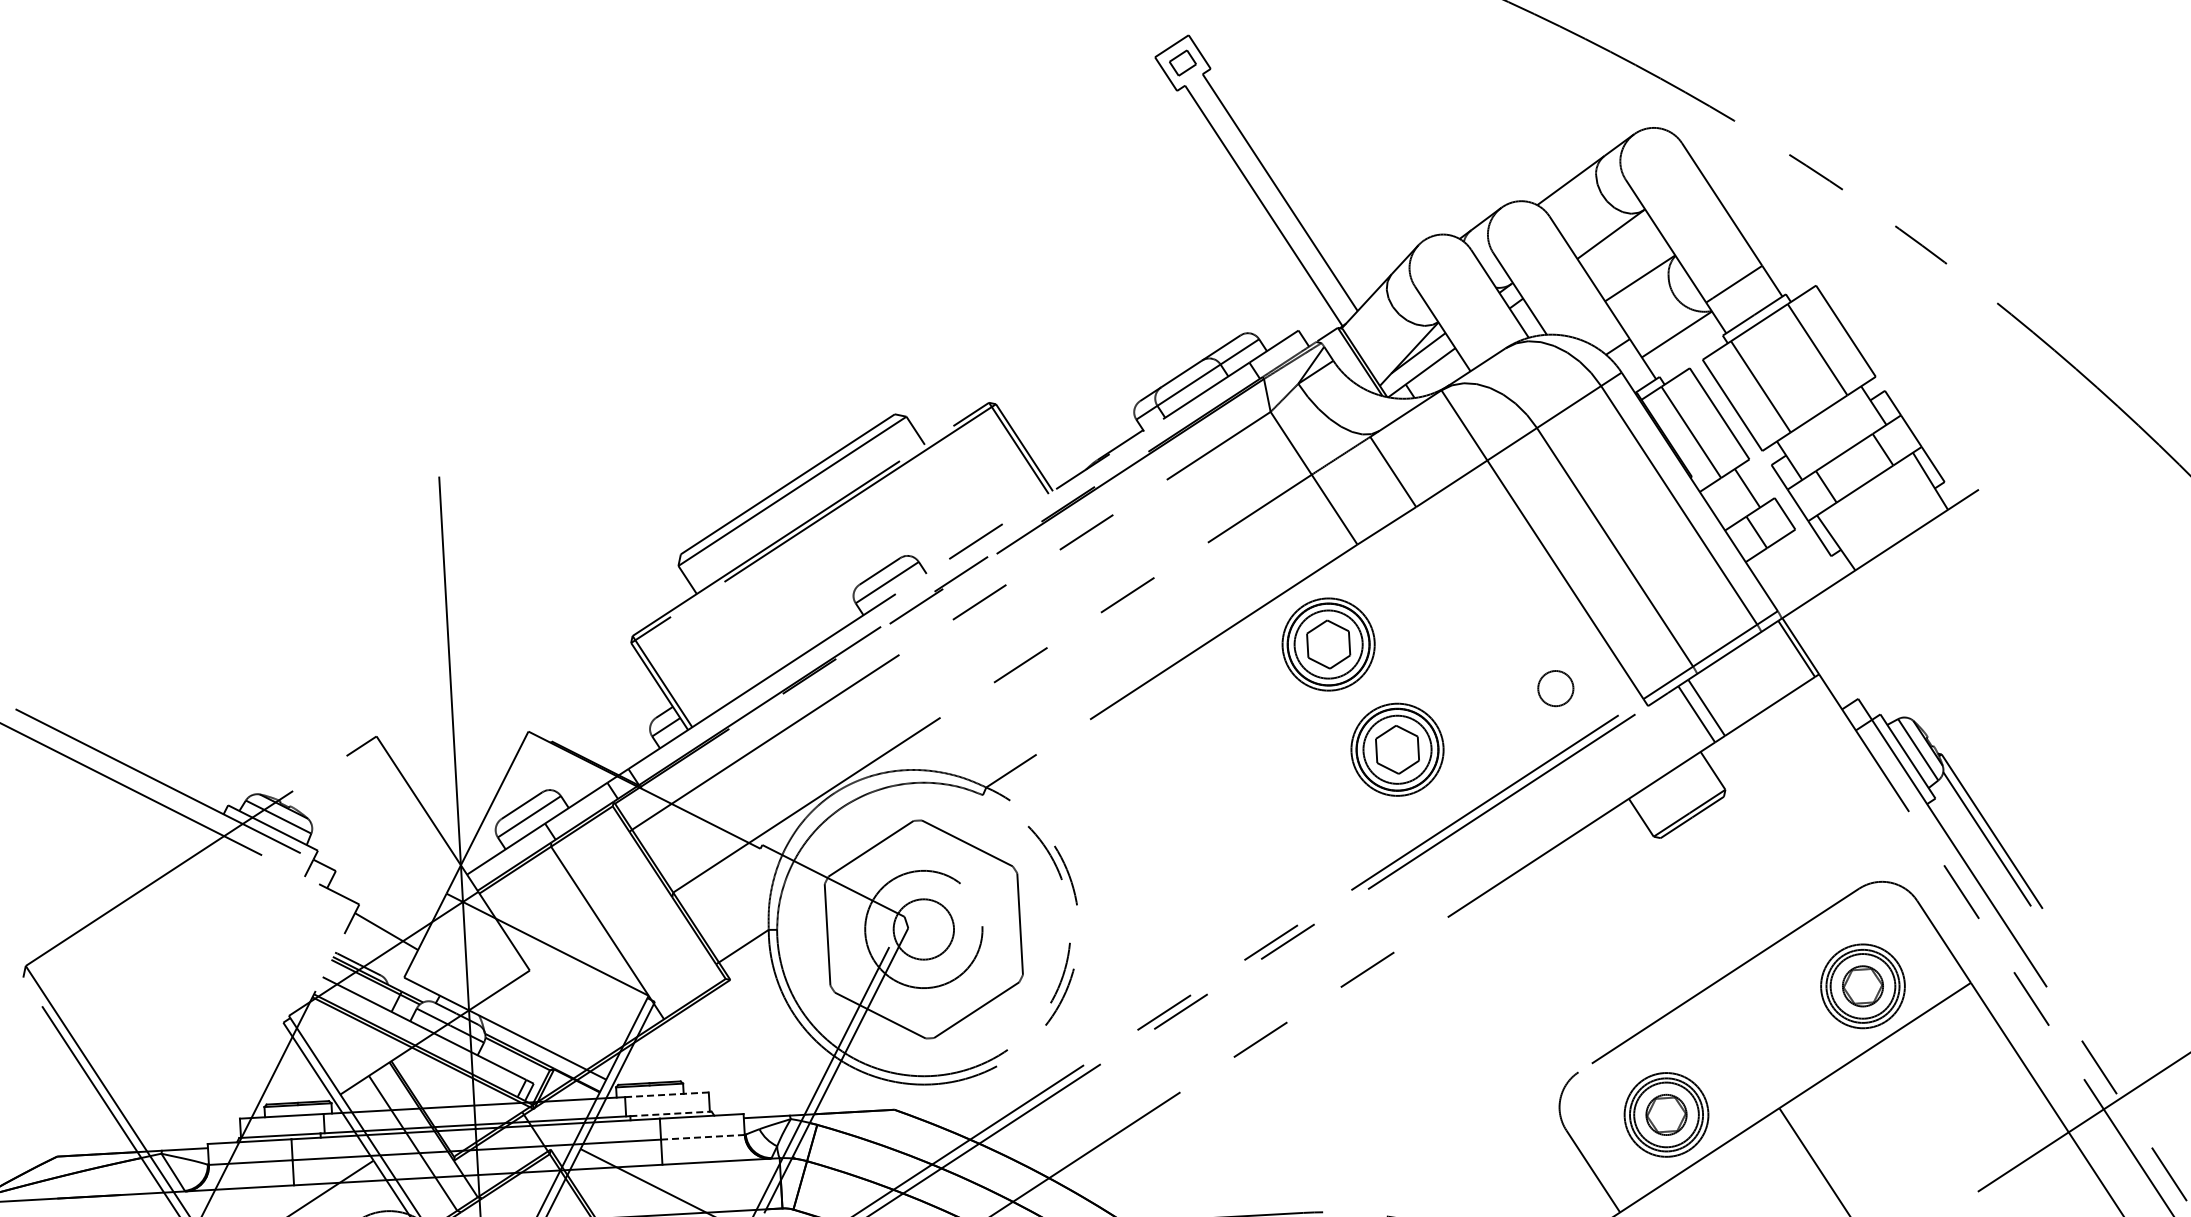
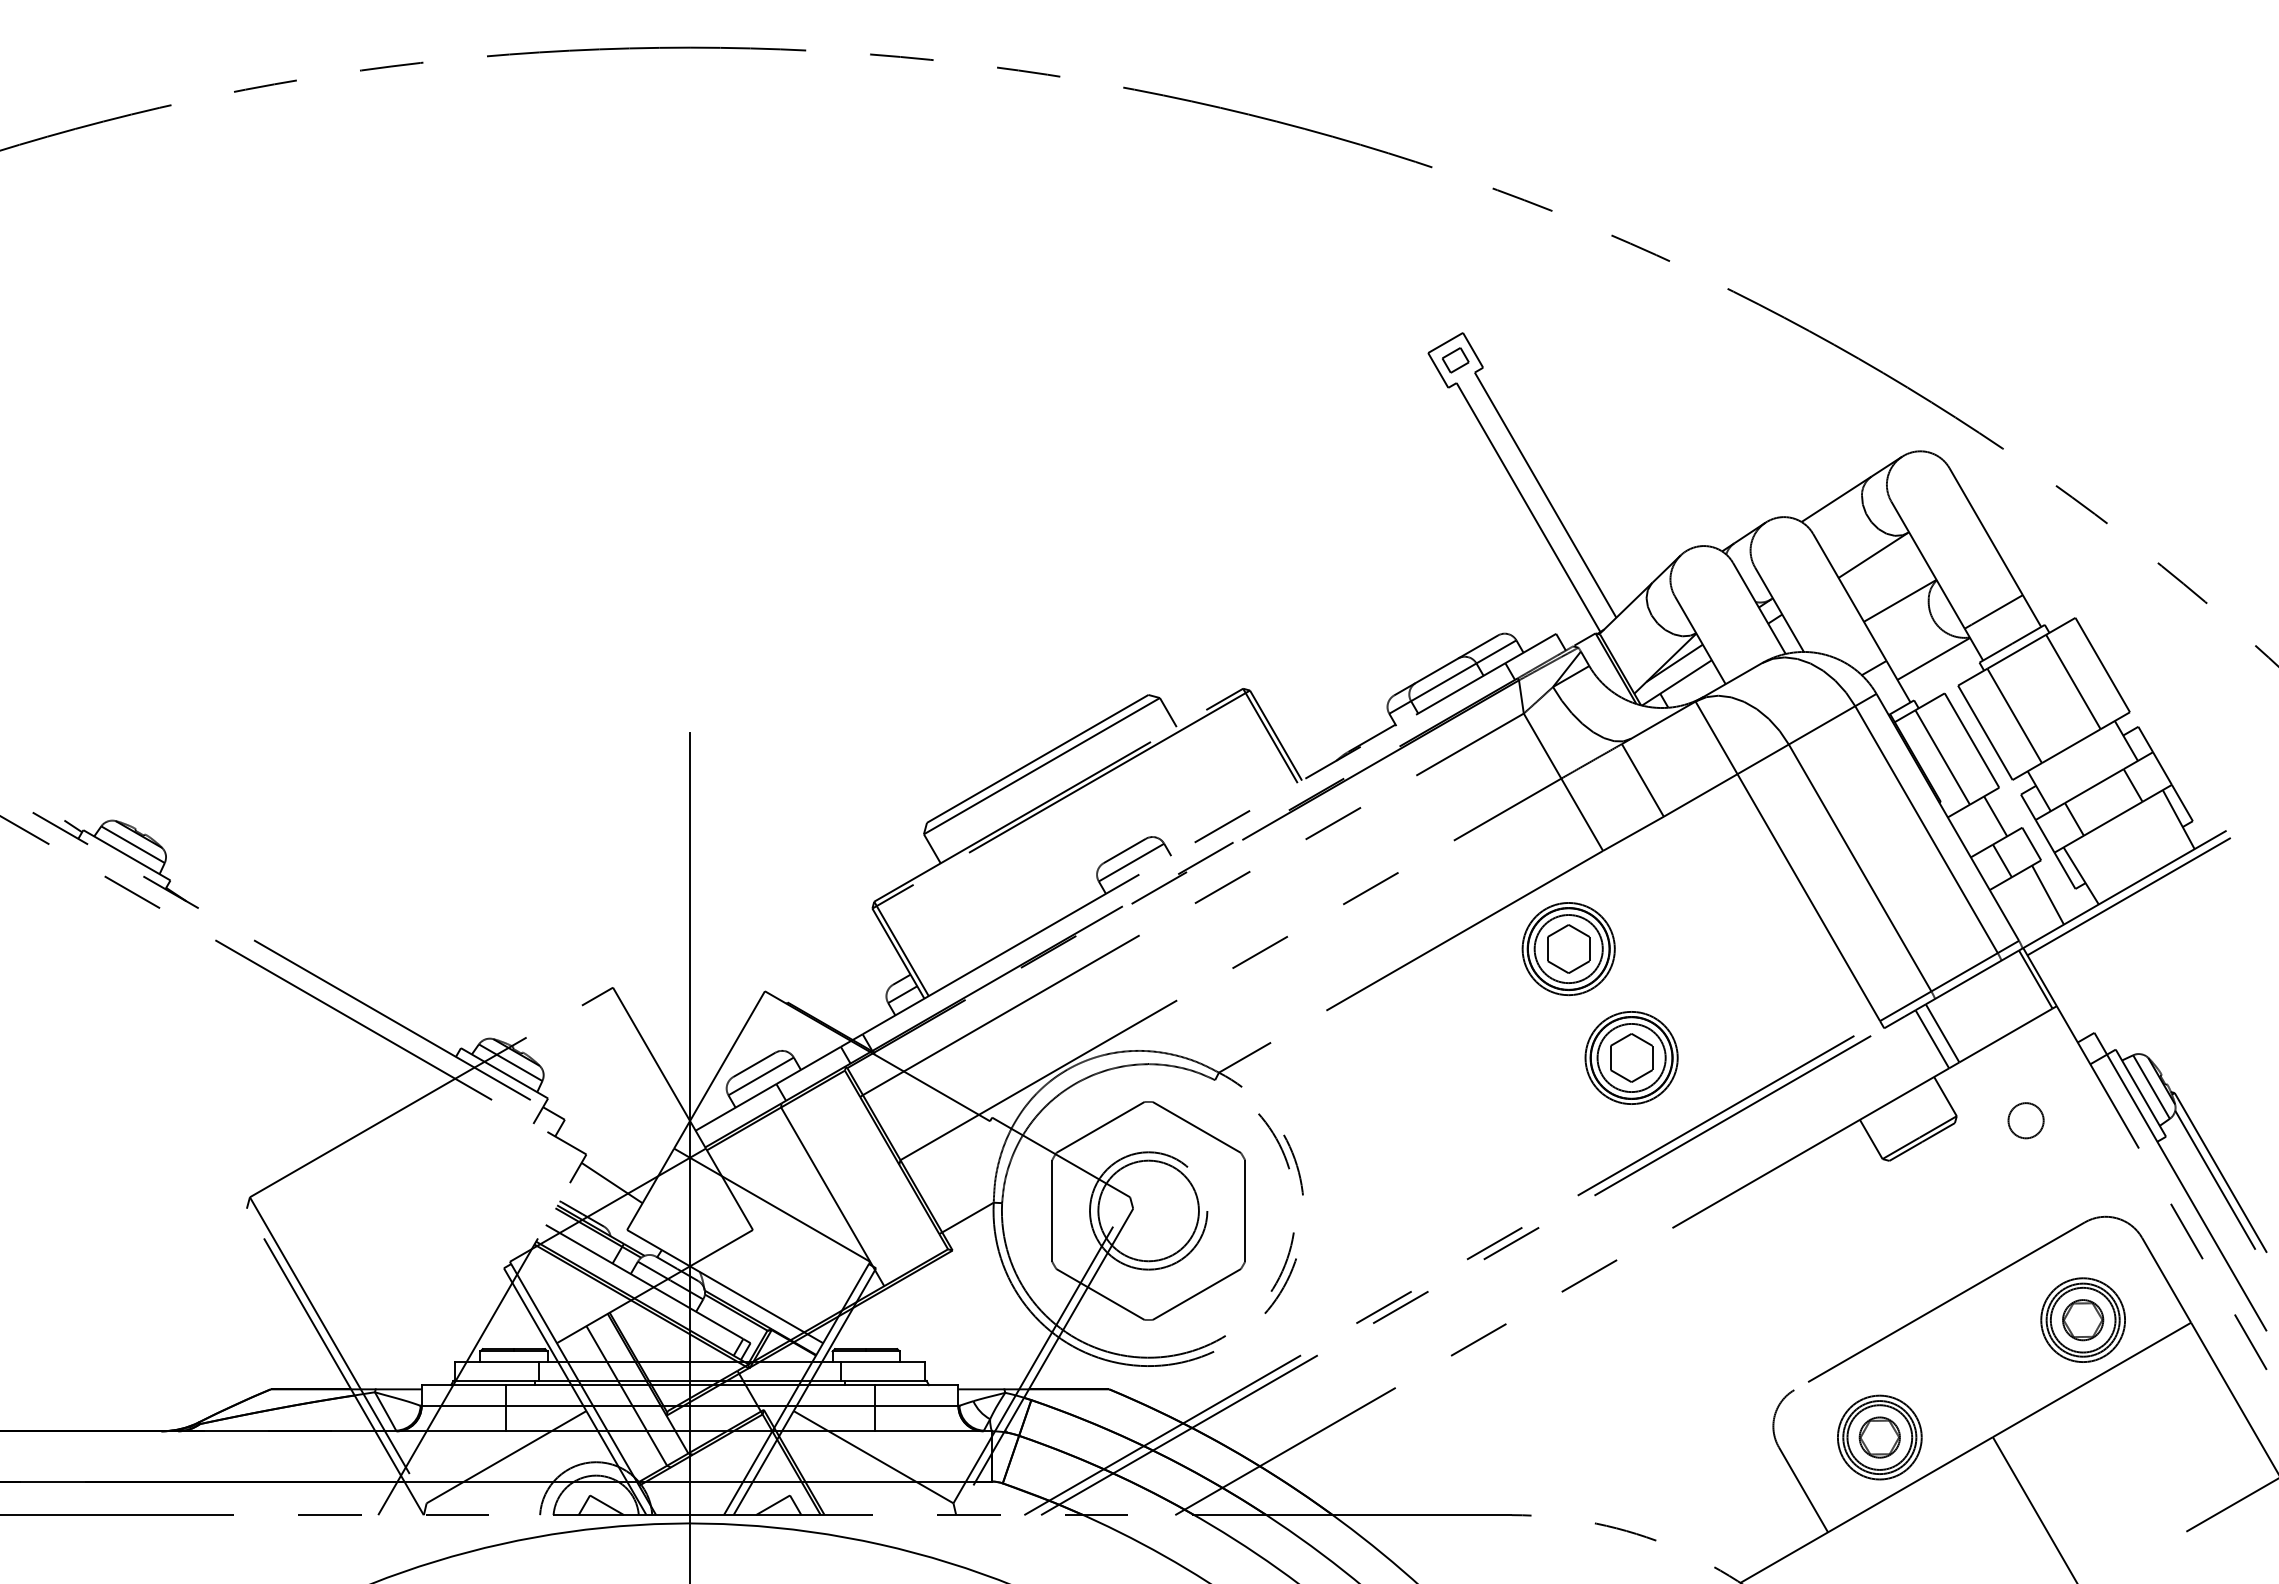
line: (1884, 560) -> (2128, 896), added
line: (1803, 563) -> (2047, 894), added
circle: (1555, 688) -> (2025, 1120), moved
circle: (923, 929) -> (1148, 1210), size x1.67
line: (666, 1094) -> (882, 1361), dashed -> solid
line: (670, 1113) -> (885, 1380), dashed -> solid
line: (702, 1137) -> (916, 1406), dashed -> solid

